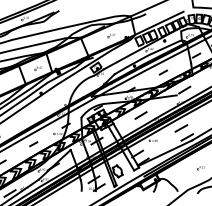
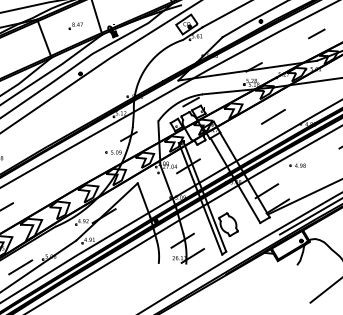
line: (33, 144) -> (65, 172), removed

